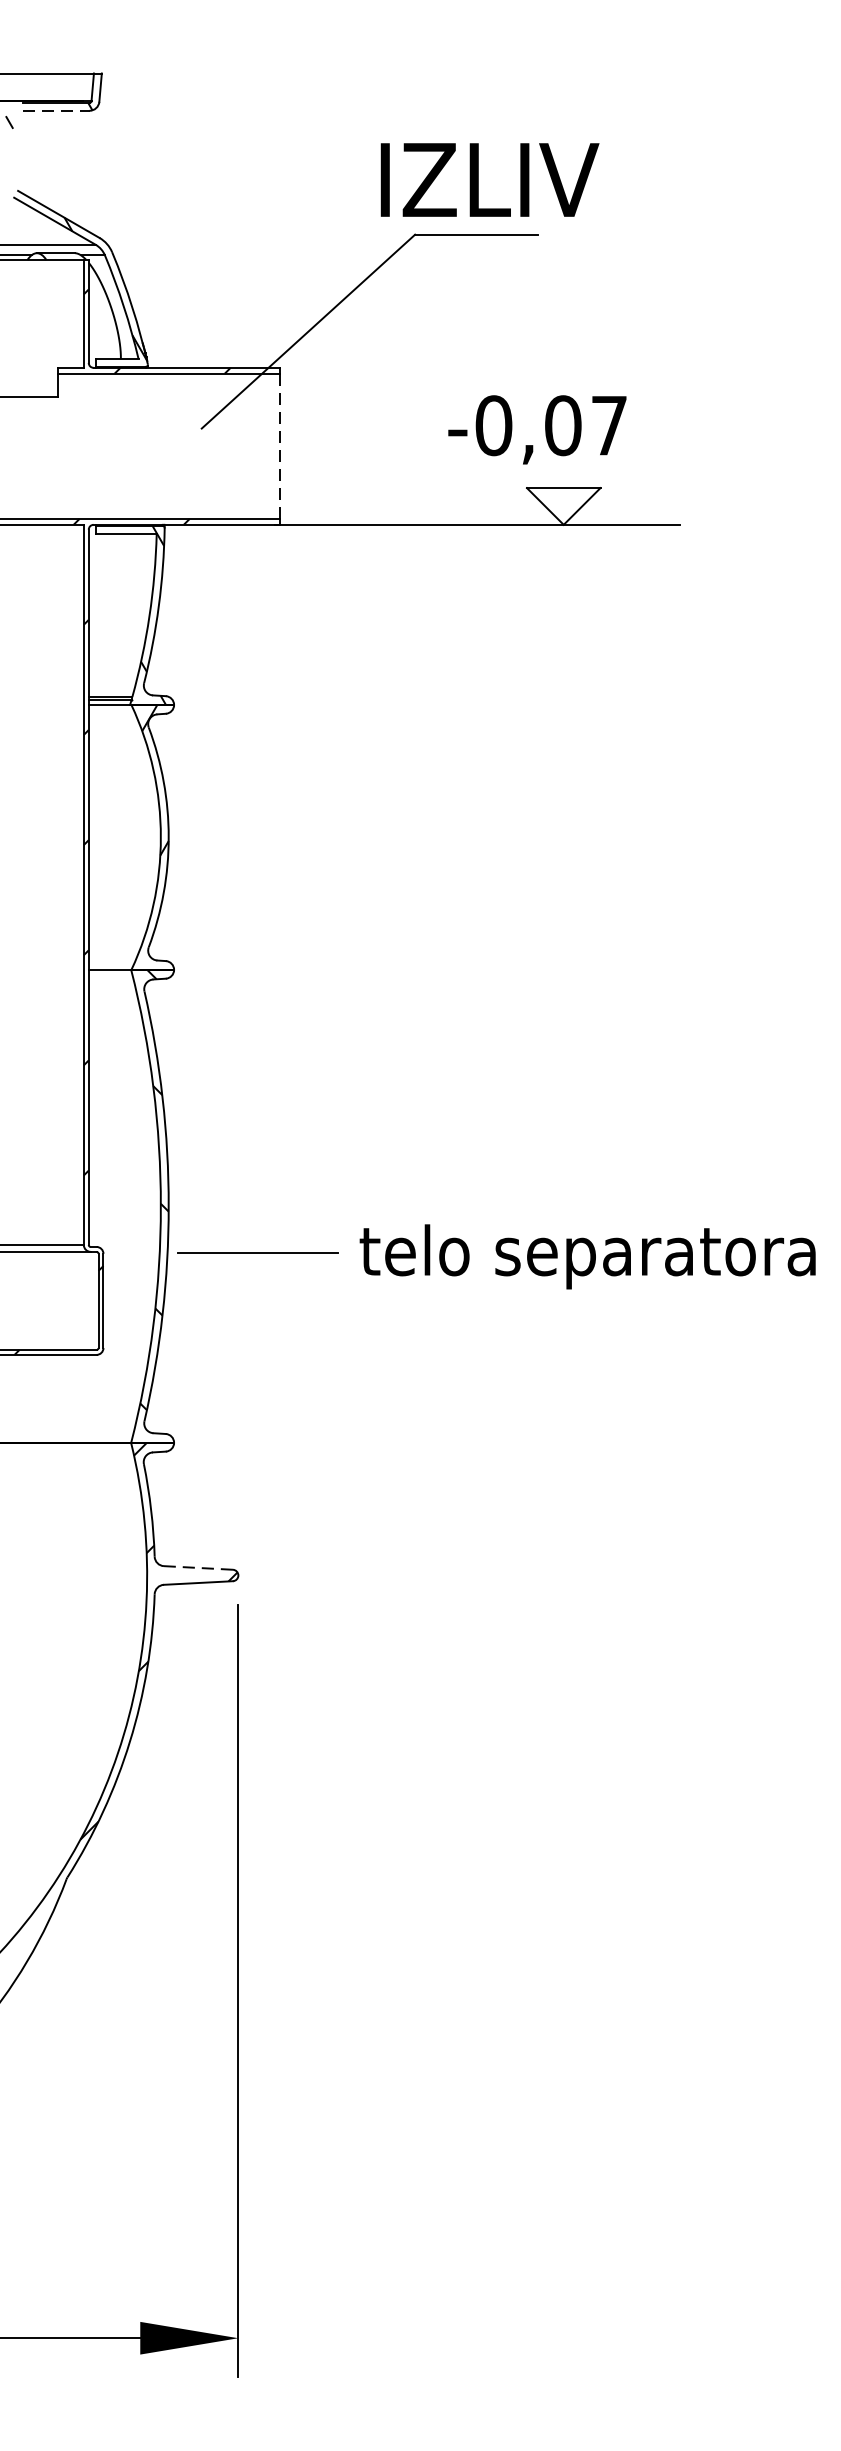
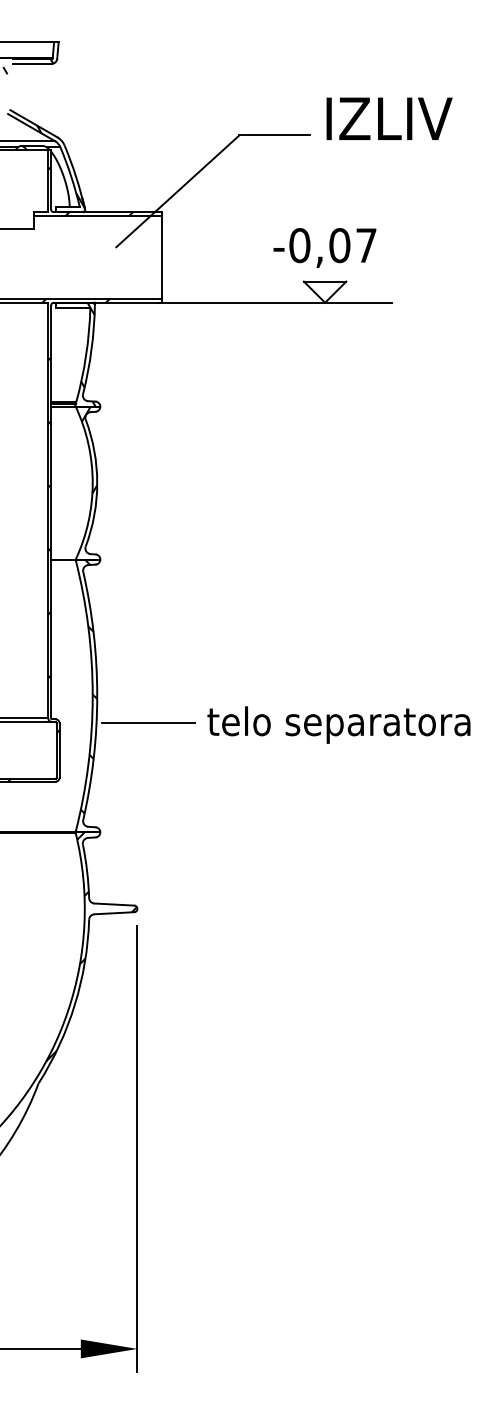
line: (56, 110) -> (32, 63), dashed -> solid
text: (489, 179) -> (389, 118), moved
text: (536, 429) -> (324, 247), moved
line: (280, 446) -> (161, 257), dashed -> solid
line: (198, 1567) -> (114, 904), dashed -> solid

